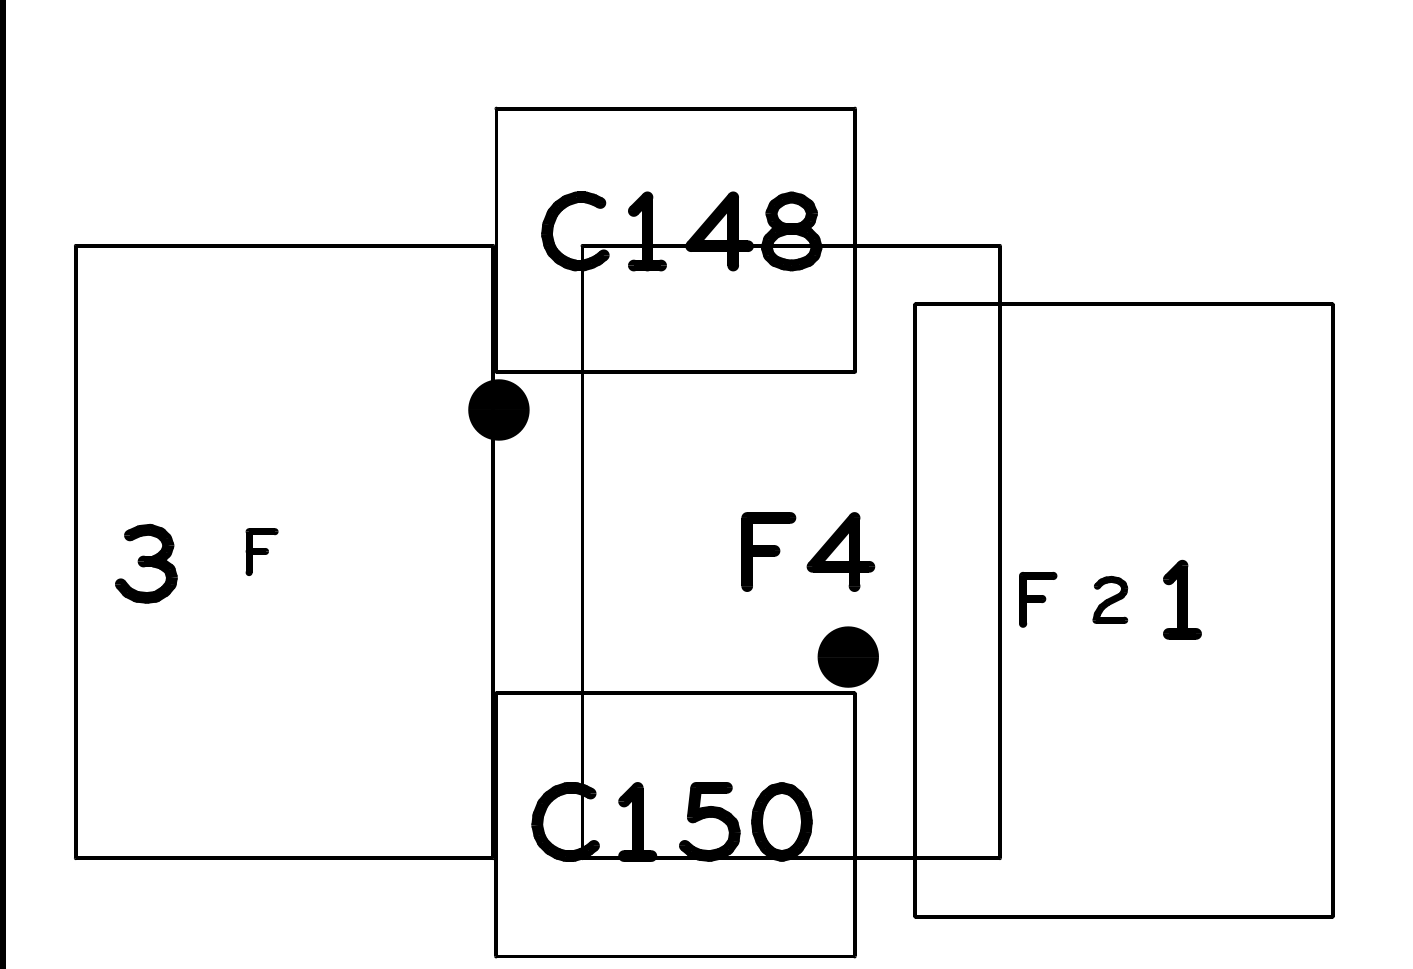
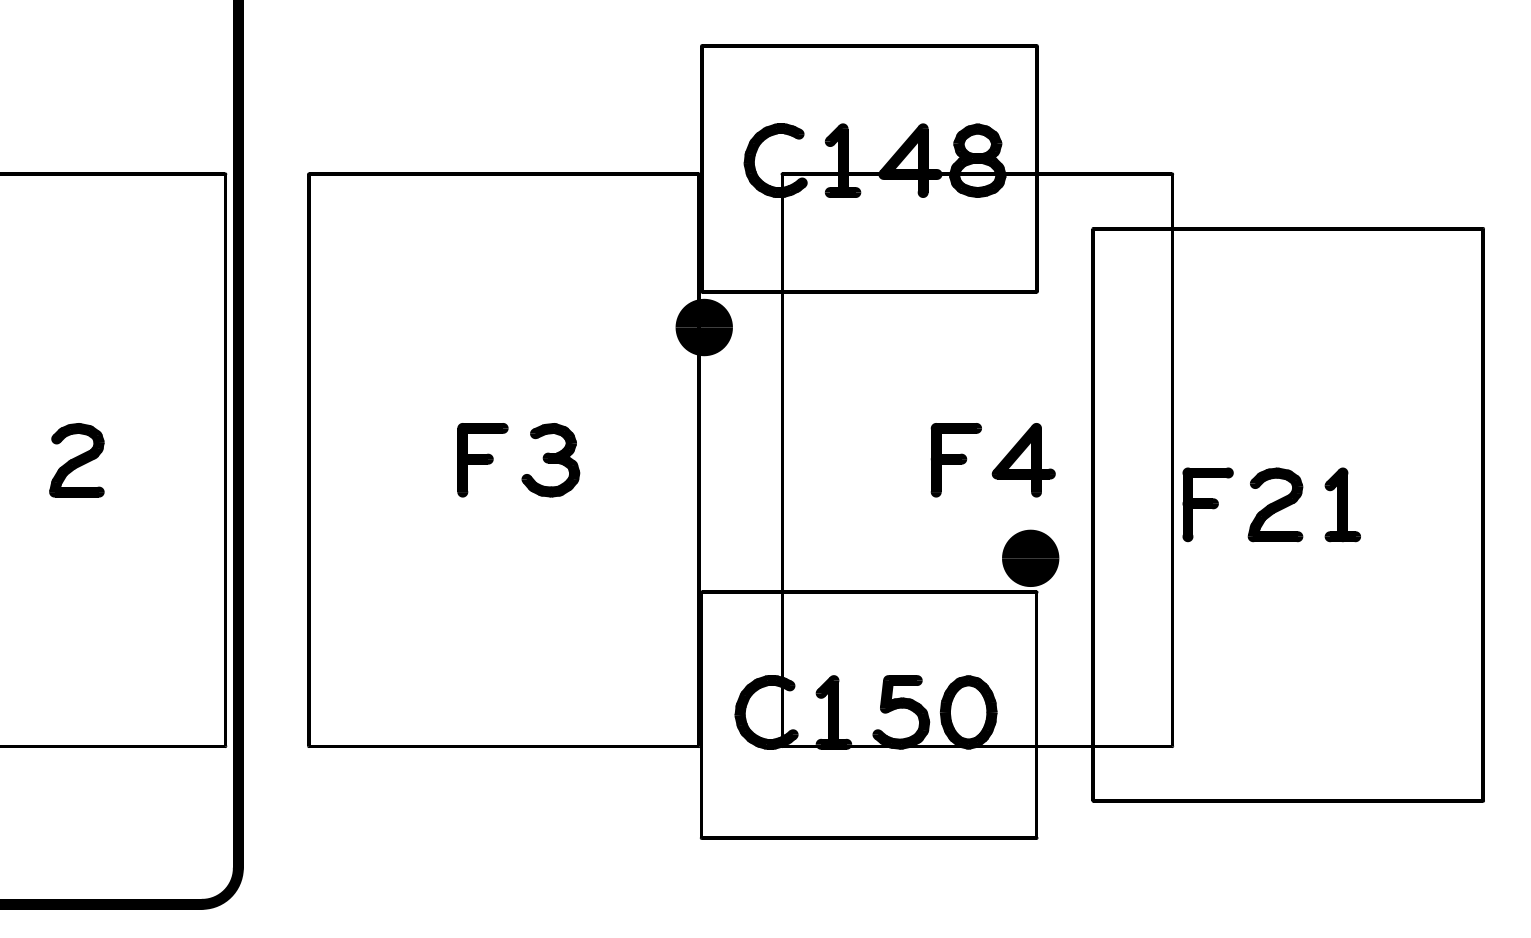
part: (261, 552) -> (482, 460), size x1.67
part: (145, 564) -> (550, 460), moved
part: (1037, 599) -> (1207, 504), size x1.43
part: (1110, 599) -> (1275, 504), size x1.67

